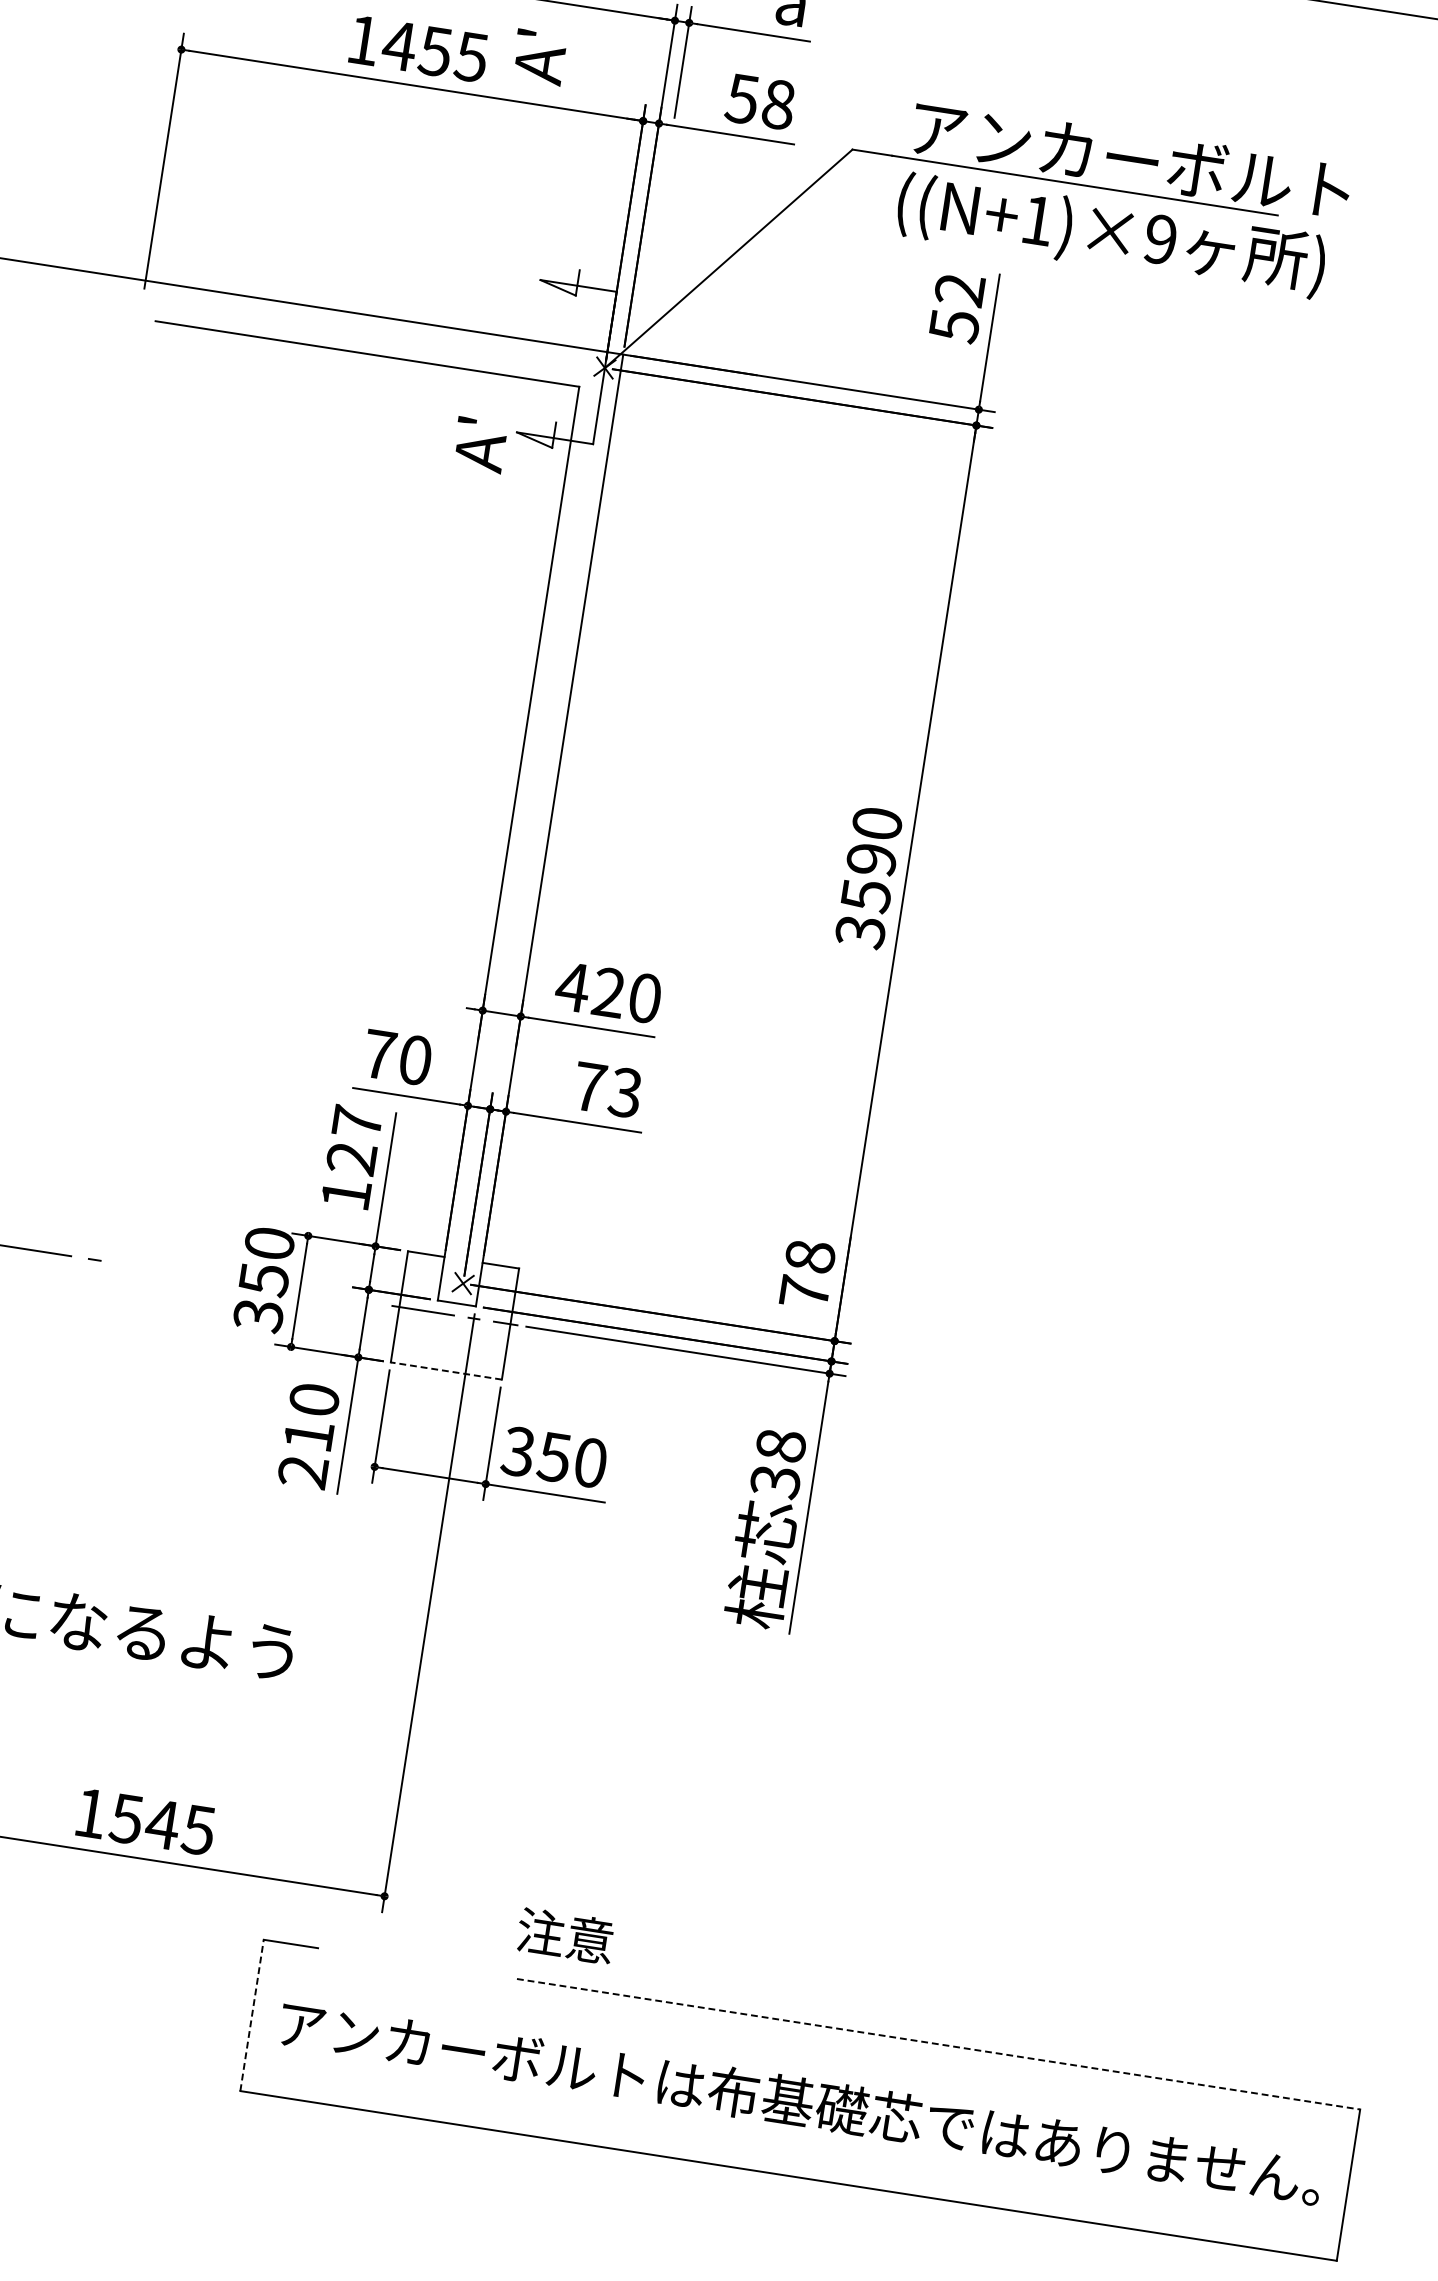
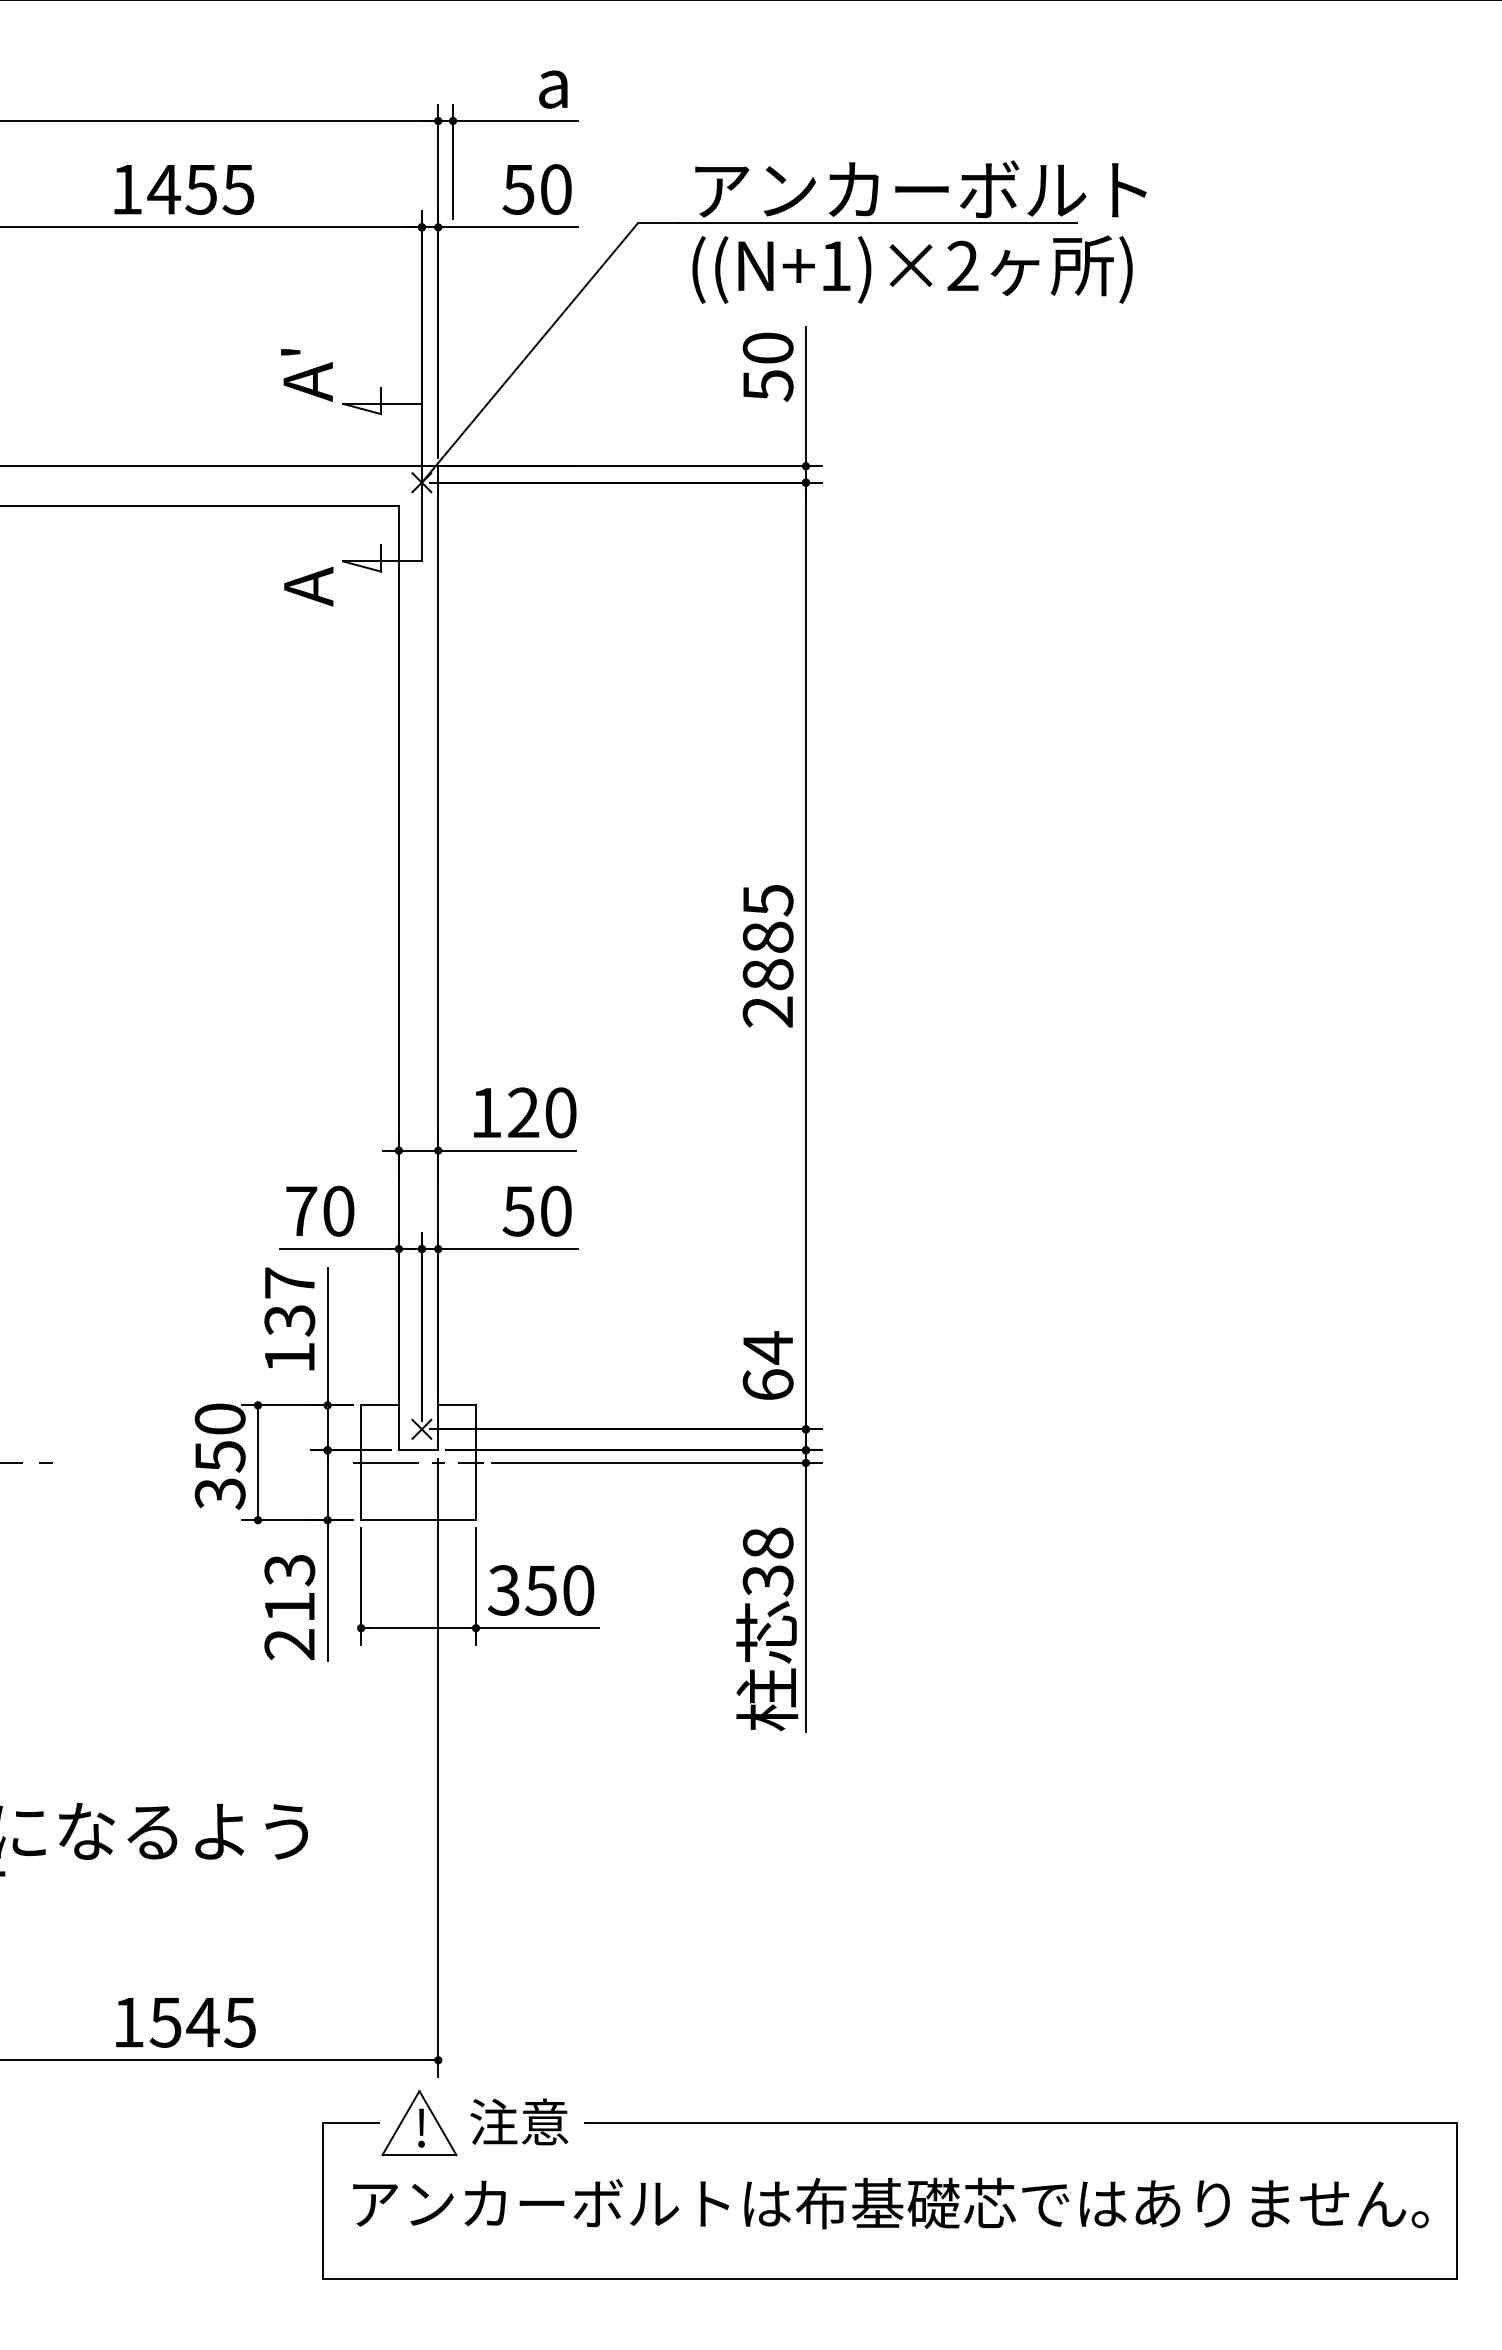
text: (538, 57) -> (306, 375), moved
text: (778, 104) -> (555, 189), 58 -> 50
text: (1160, 239) -> (962, 266), ((N+1)×9 -> ((N+1)×2
text: (959, 289) -> (767, 347), 52 -> 50
text: (466, 419) -> (290, 556), A' -> A
text: (868, 878) -> (767, 956), 3590 -> 2885
text: (573, 986) -> (486, 1112), 420 -> 120
text: (606, 1090) -> (536, 1211), 73 -> 50
text: (351, 1158) -> (289, 1320), 127 -> 137
text: (807, 1273) -> (767, 1365), 78 -> 64
line: (446, 1371) -> (418, 1520), dashed -> solid
text: (314, 1400) -> (289, 1570), 210 -> 213
text: (565, 1935) -> (519, 2121), moved
part: (356, 1954) -> (419, 2123), added
line: (252, 2014) -> (323, 2200), dashed -> solid
line: (938, 2044) -> (1020, 2123), dashed -> solid

